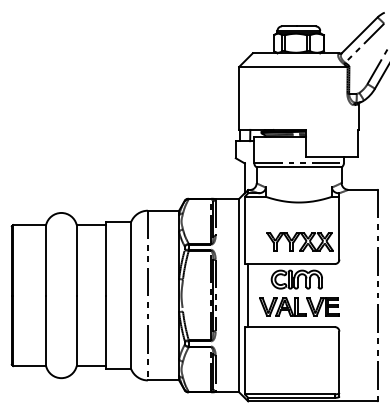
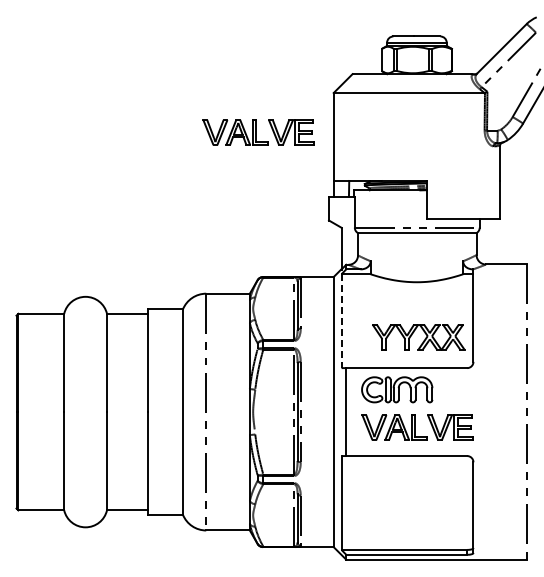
part: (185, 95) -> (258, 132), added
line: (244, 230) -> (341, 321), solid -> dashed
part: (297, 279) -> (397, 389), moved

